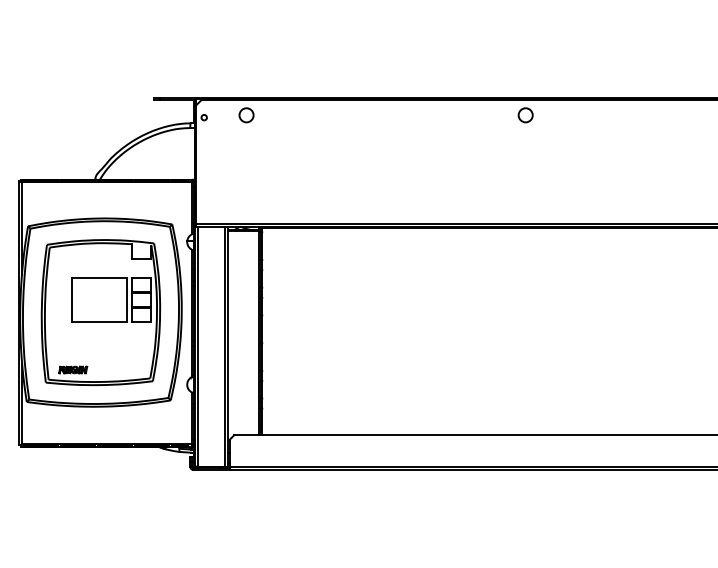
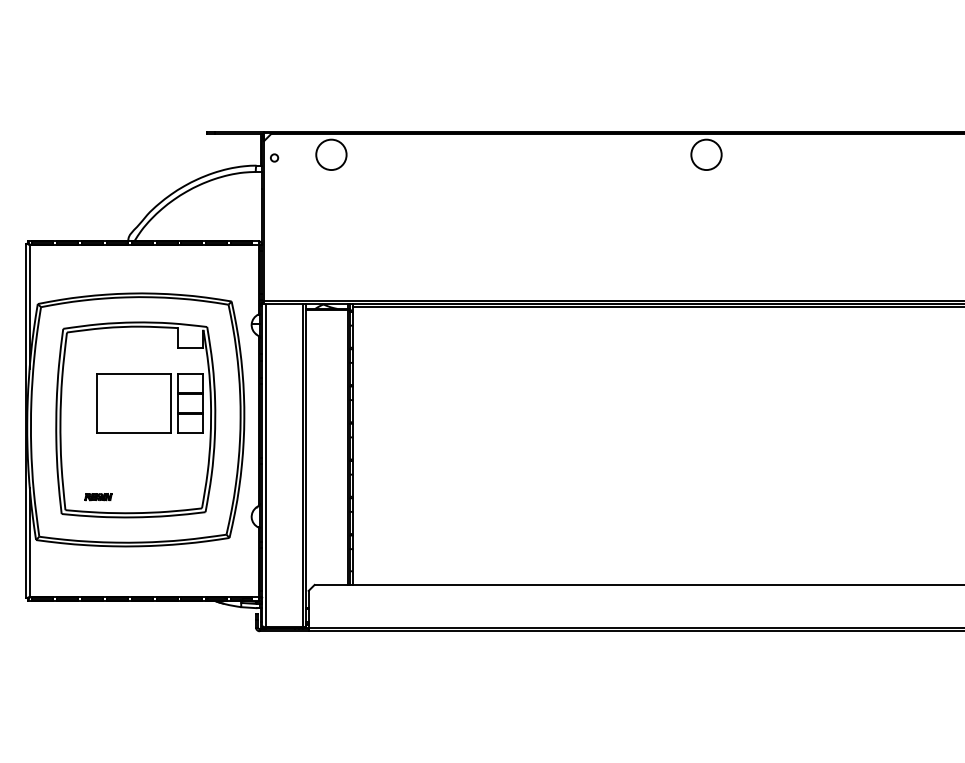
circle: (245, 115) -> (330, 154), size x1.6
circle: (525, 115) -> (706, 154), size x1.6
part: (73, 369) -> (98, 496), size x0.7

